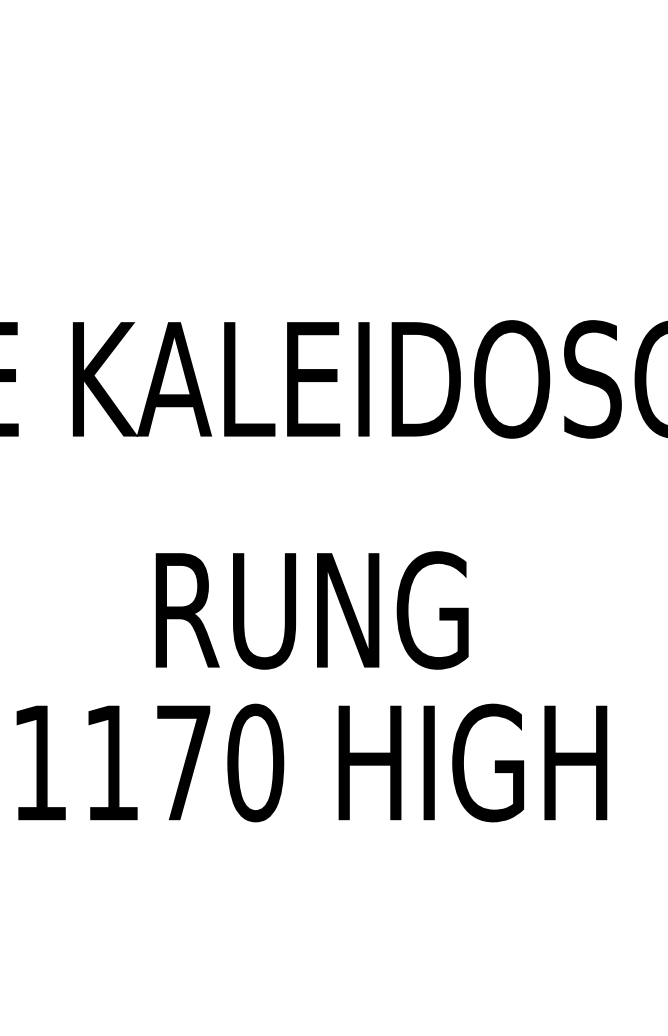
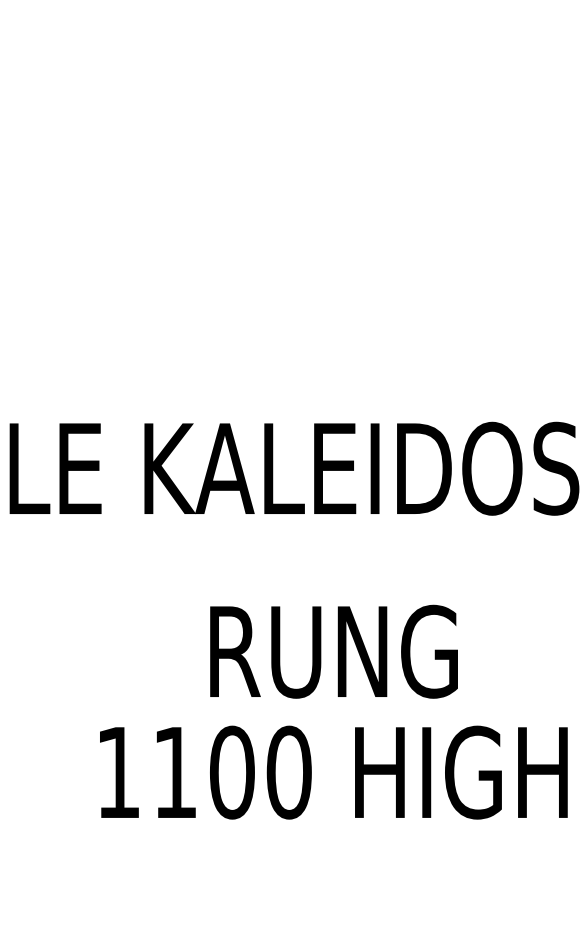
text: (184, 762) -> (232, 772), 1170 -> 1100

